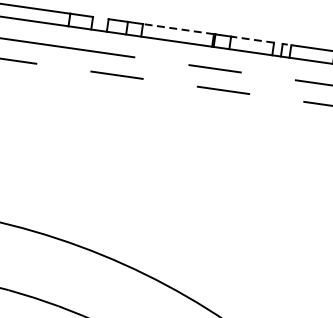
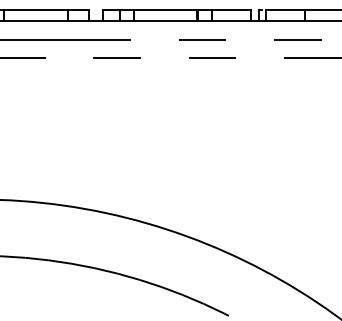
line: (178, 28) -> (165, 9), dashed -> solid
line: (252, 39) -> (231, 9), dashed -> solid

